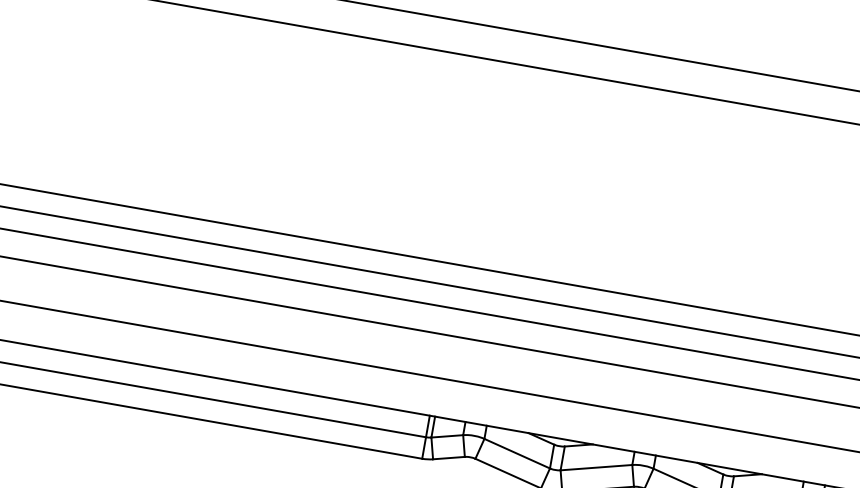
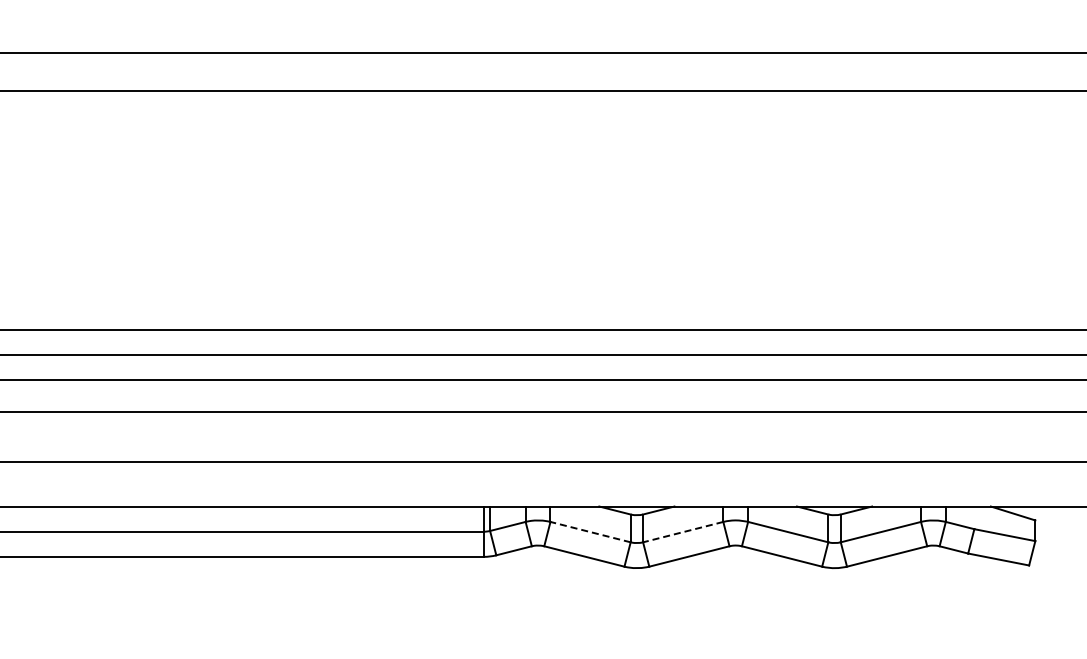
line: (517, 453) -> (590, 532), solid -> dashed
line: (595, 467) -> (682, 532), solid -> dashed

